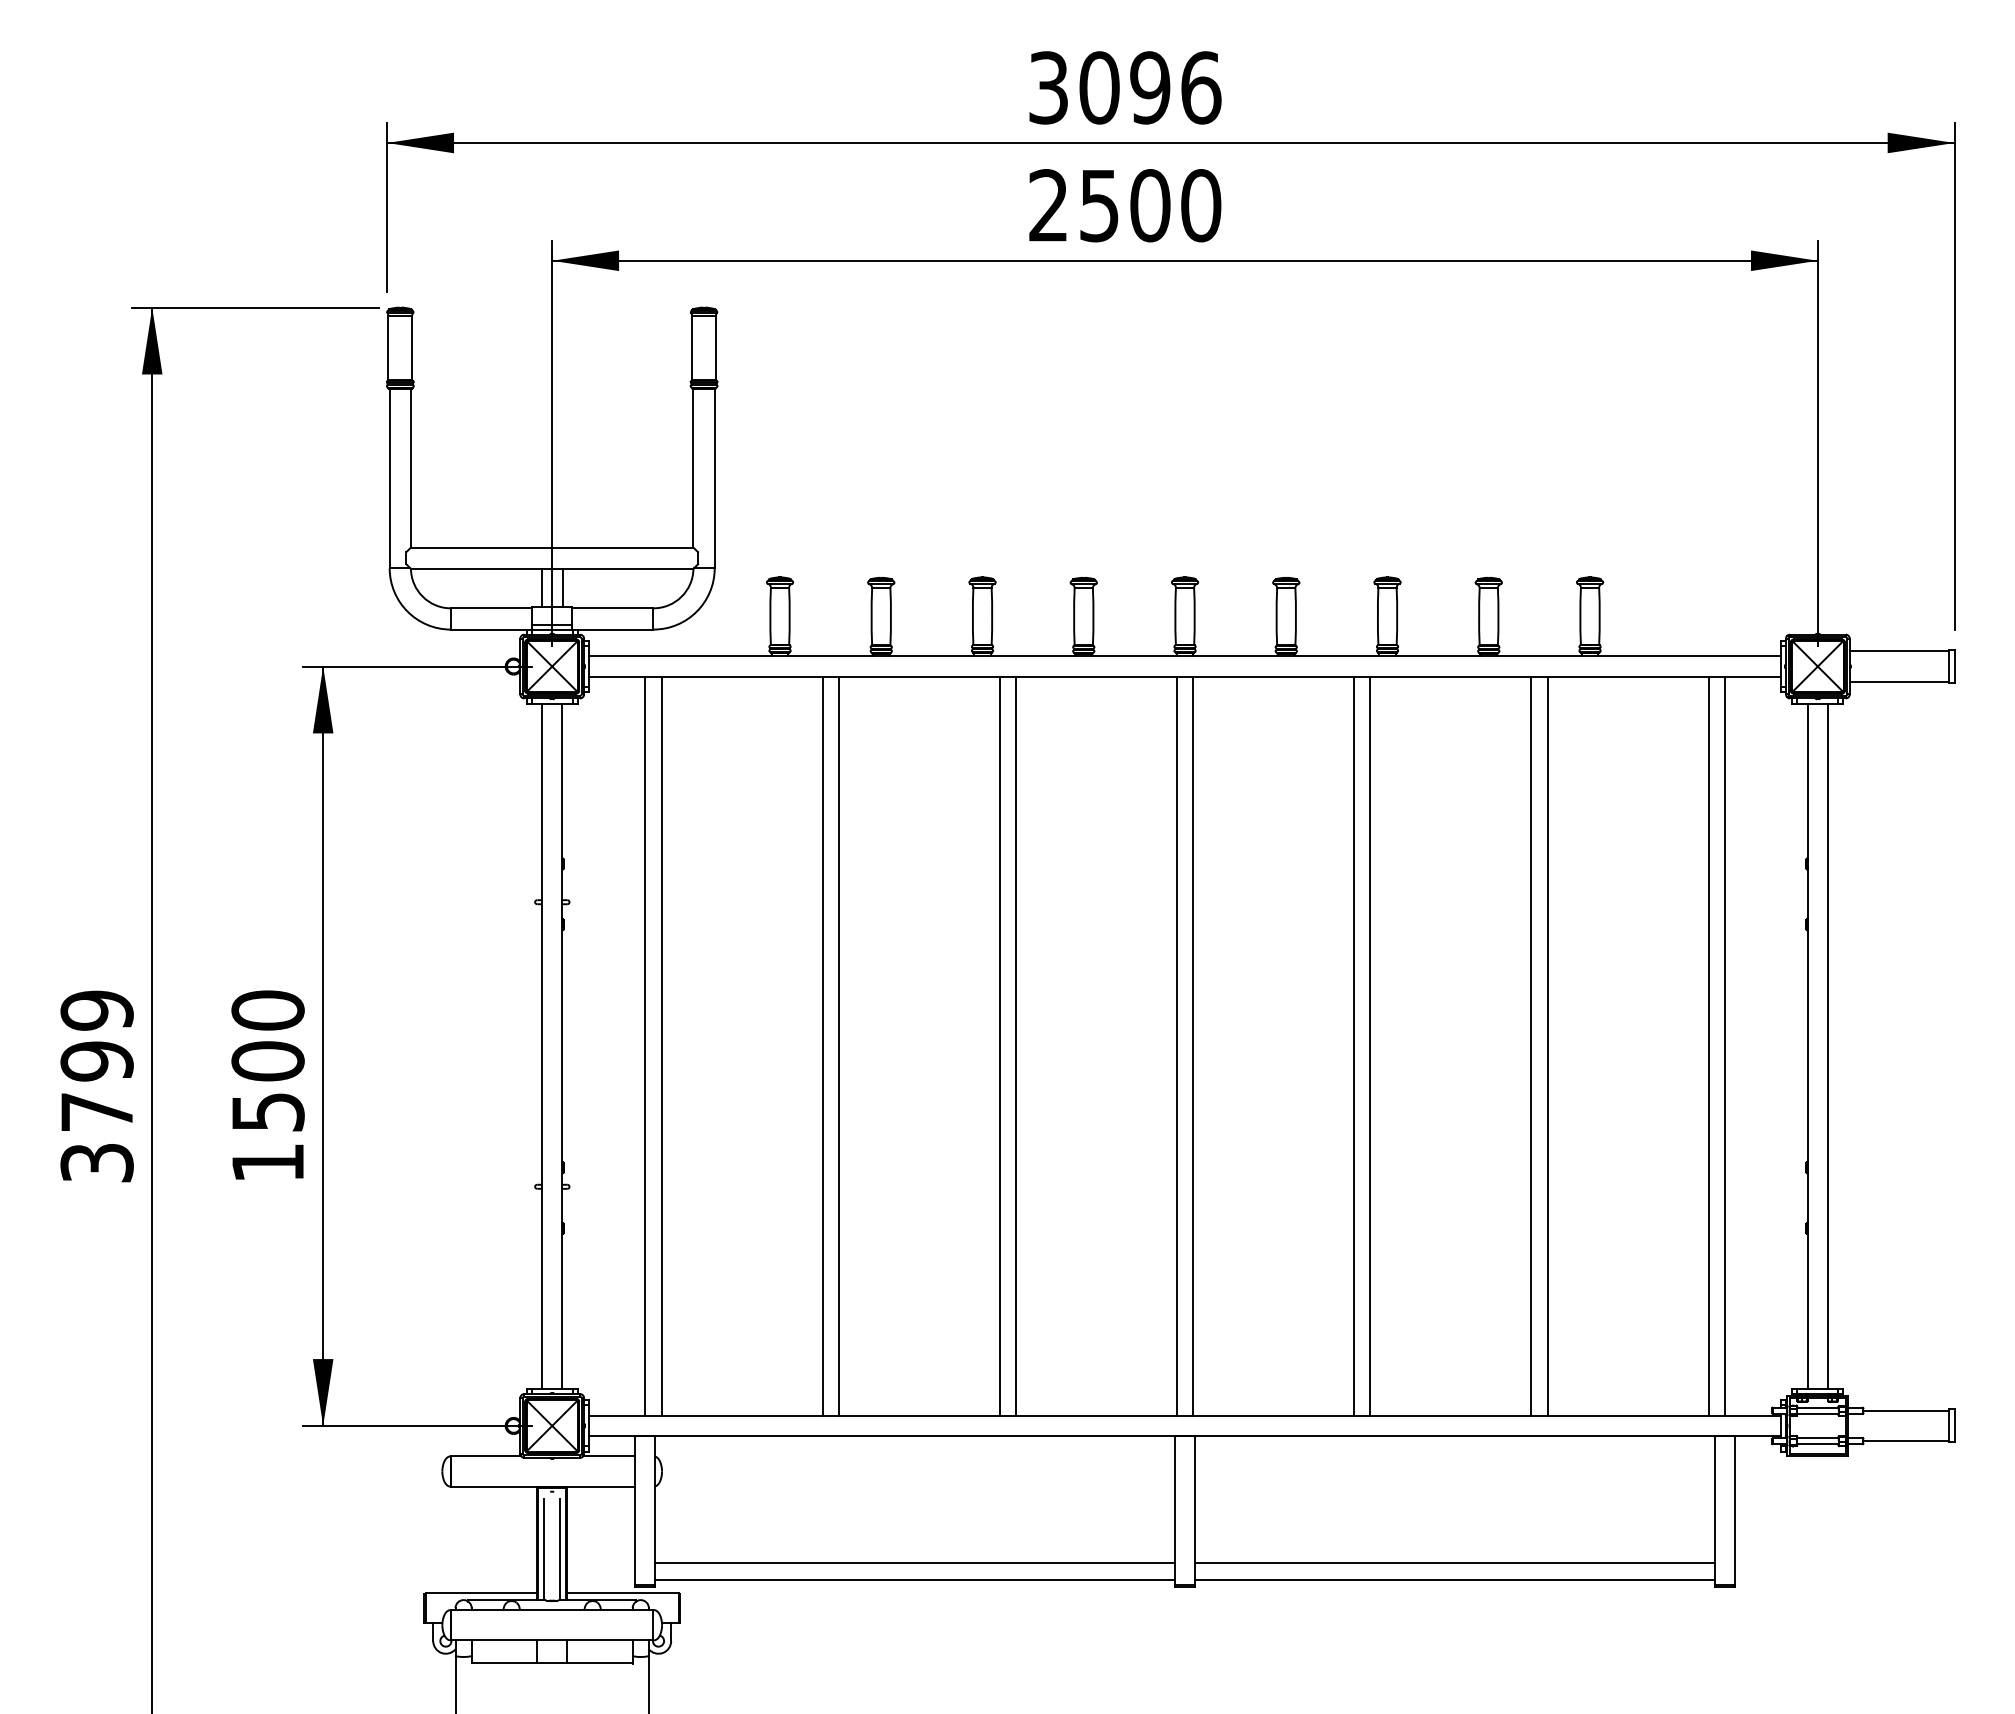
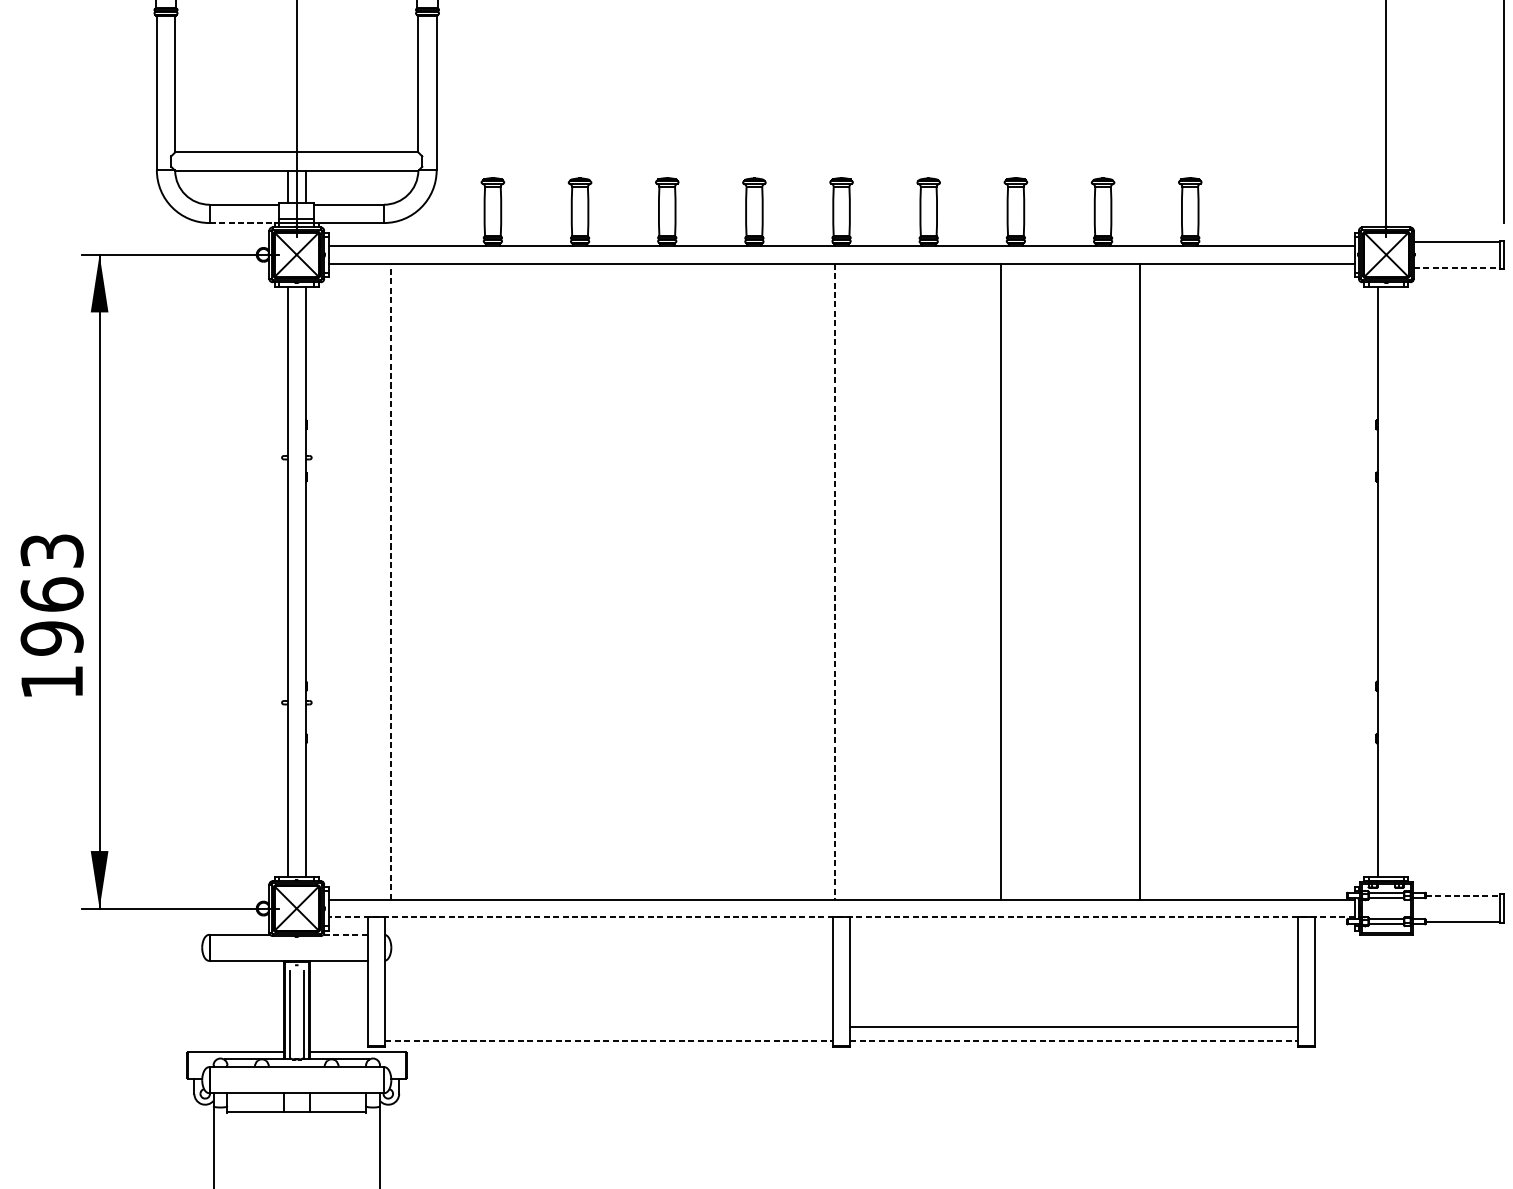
line: (488, 629) -> (241, 222), solid -> dashed
line: (1899, 681) -> (1456, 267), solid -> dashed
line: (645, 1045) -> (377, 581), removed
line: (822, 1045) -> (529, 581), removed
line: (838, 1045) -> (543, 581), removed
line: (999, 1045) -> (681, 581), removed
line: (1015, 1045) -> (695, 581), removed
line: (1193, 1045) -> (848, 581), removed
line: (1354, 1045) -> (987, 581), removed
line: (1547, 1045) -> (1153, 581), removed
line: (1708, 1045) -> (1292, 581), removed
line: (1724, 1045) -> (1306, 581), removed
line: (1827, 1045) -> (1394, 581), removed
line: (661, 1046) -> (390, 581), solid -> dashed
line: (1176, 1046) -> (834, 581), solid -> dashed
text: (267, 1061) -> (51, 594), 1500 -> 1963
line: (1906, 1410) -> (1462, 895), solid -> dashed
line: (1185, 1436) -> (841, 917), solid -> dashed
line: (608, 1456) -> (345, 934), solid -> dashed
line: (914, 1563) -> (608, 1027), removed
line: (914, 1579) -> (608, 1040), solid -> dashed
line: (1455, 1579) -> (1074, 1040), solid -> dashed

